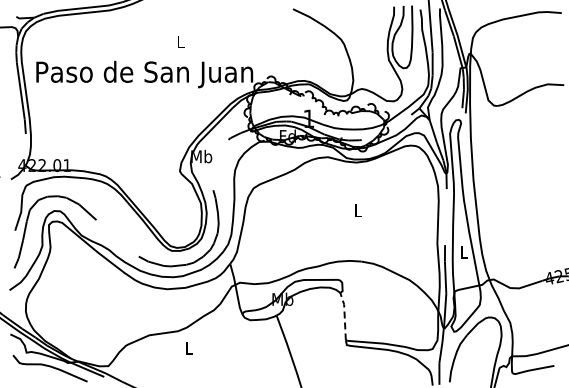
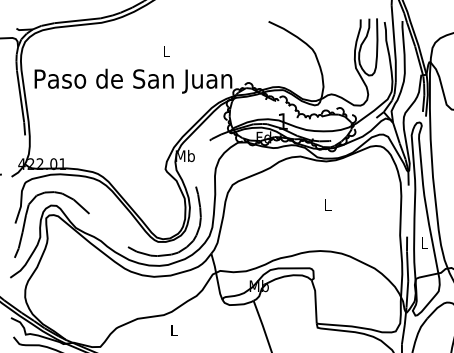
line: (344, 315) -> (315, 300), dashed -> solid

